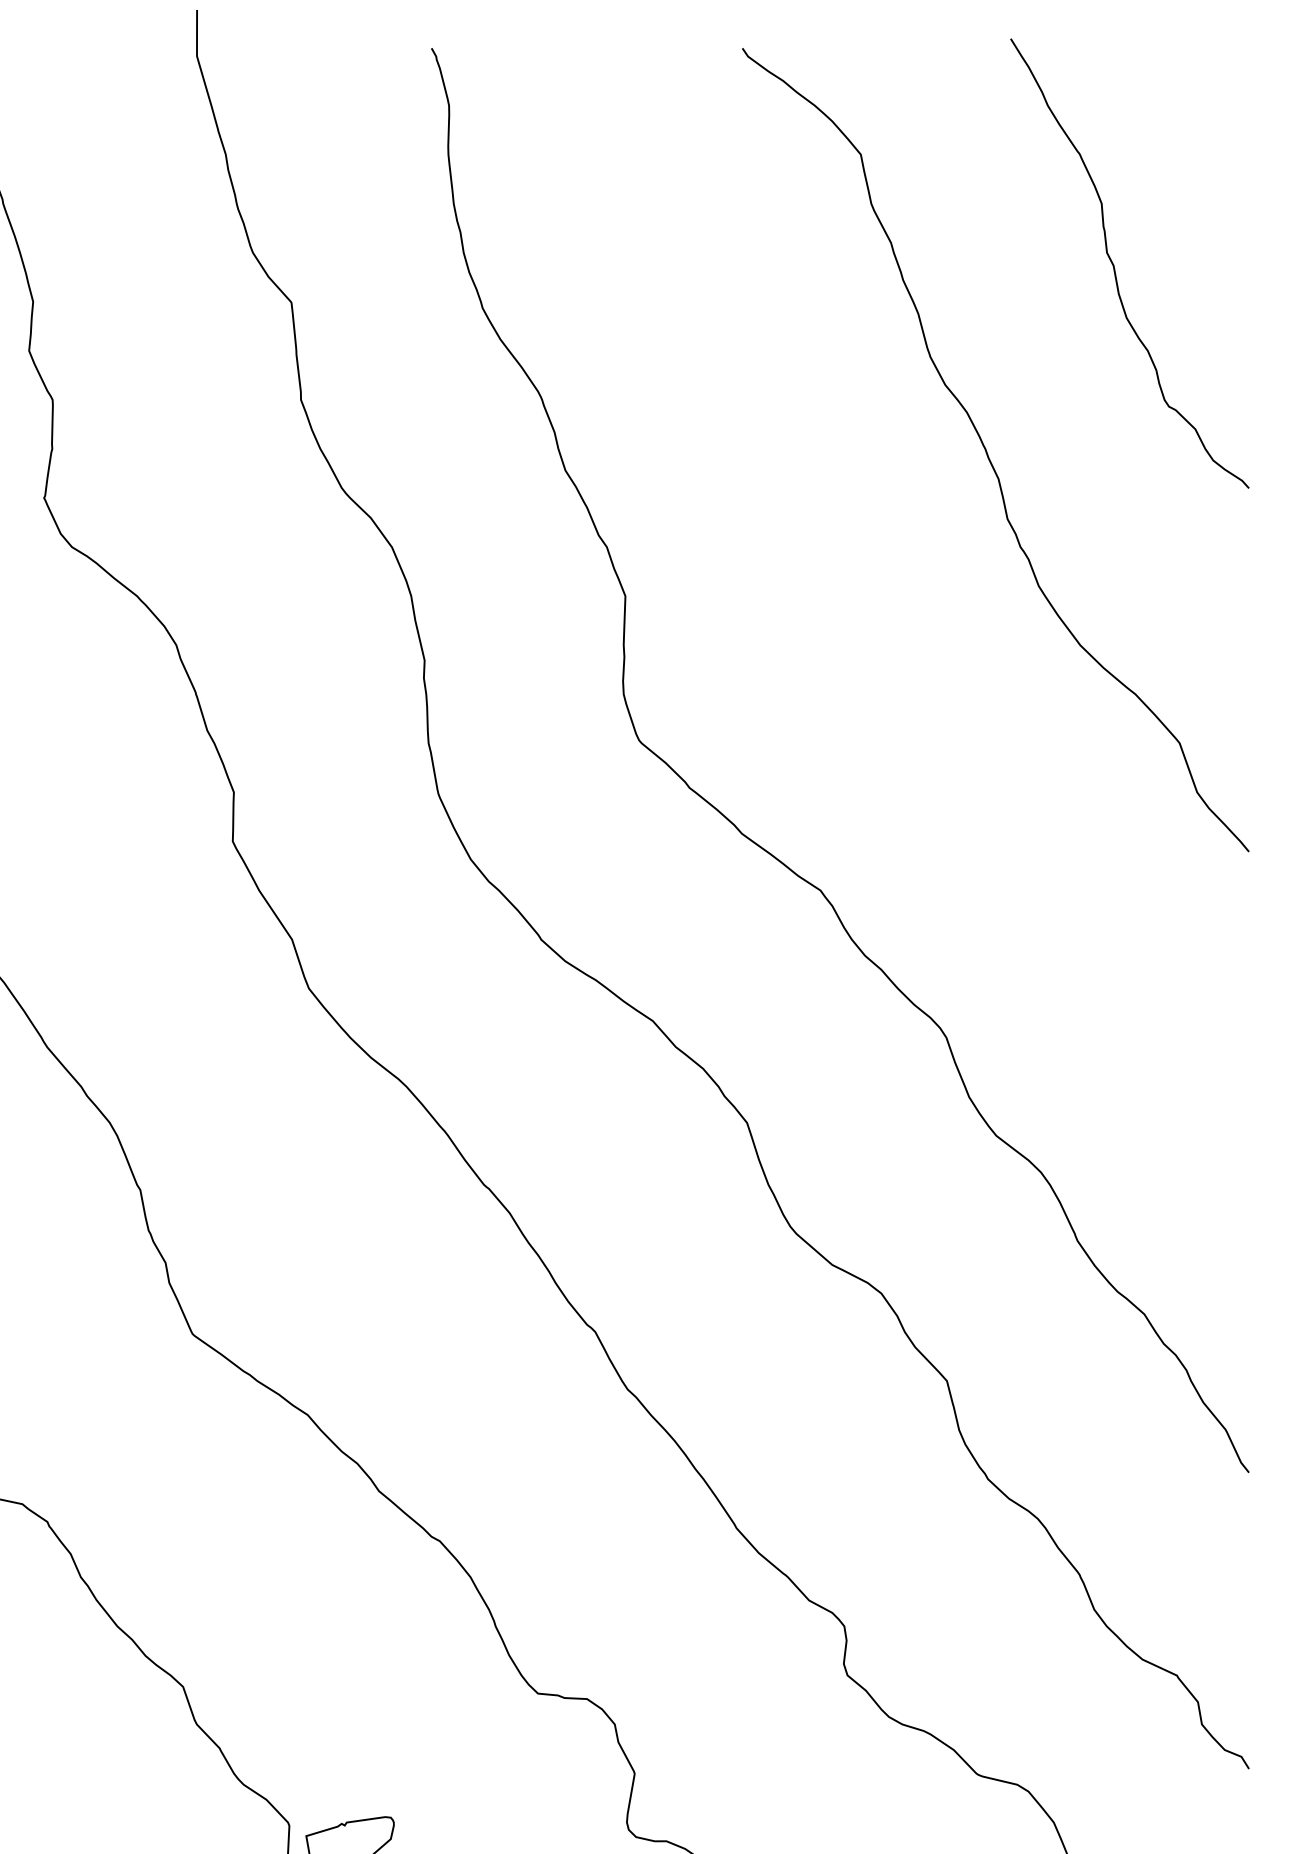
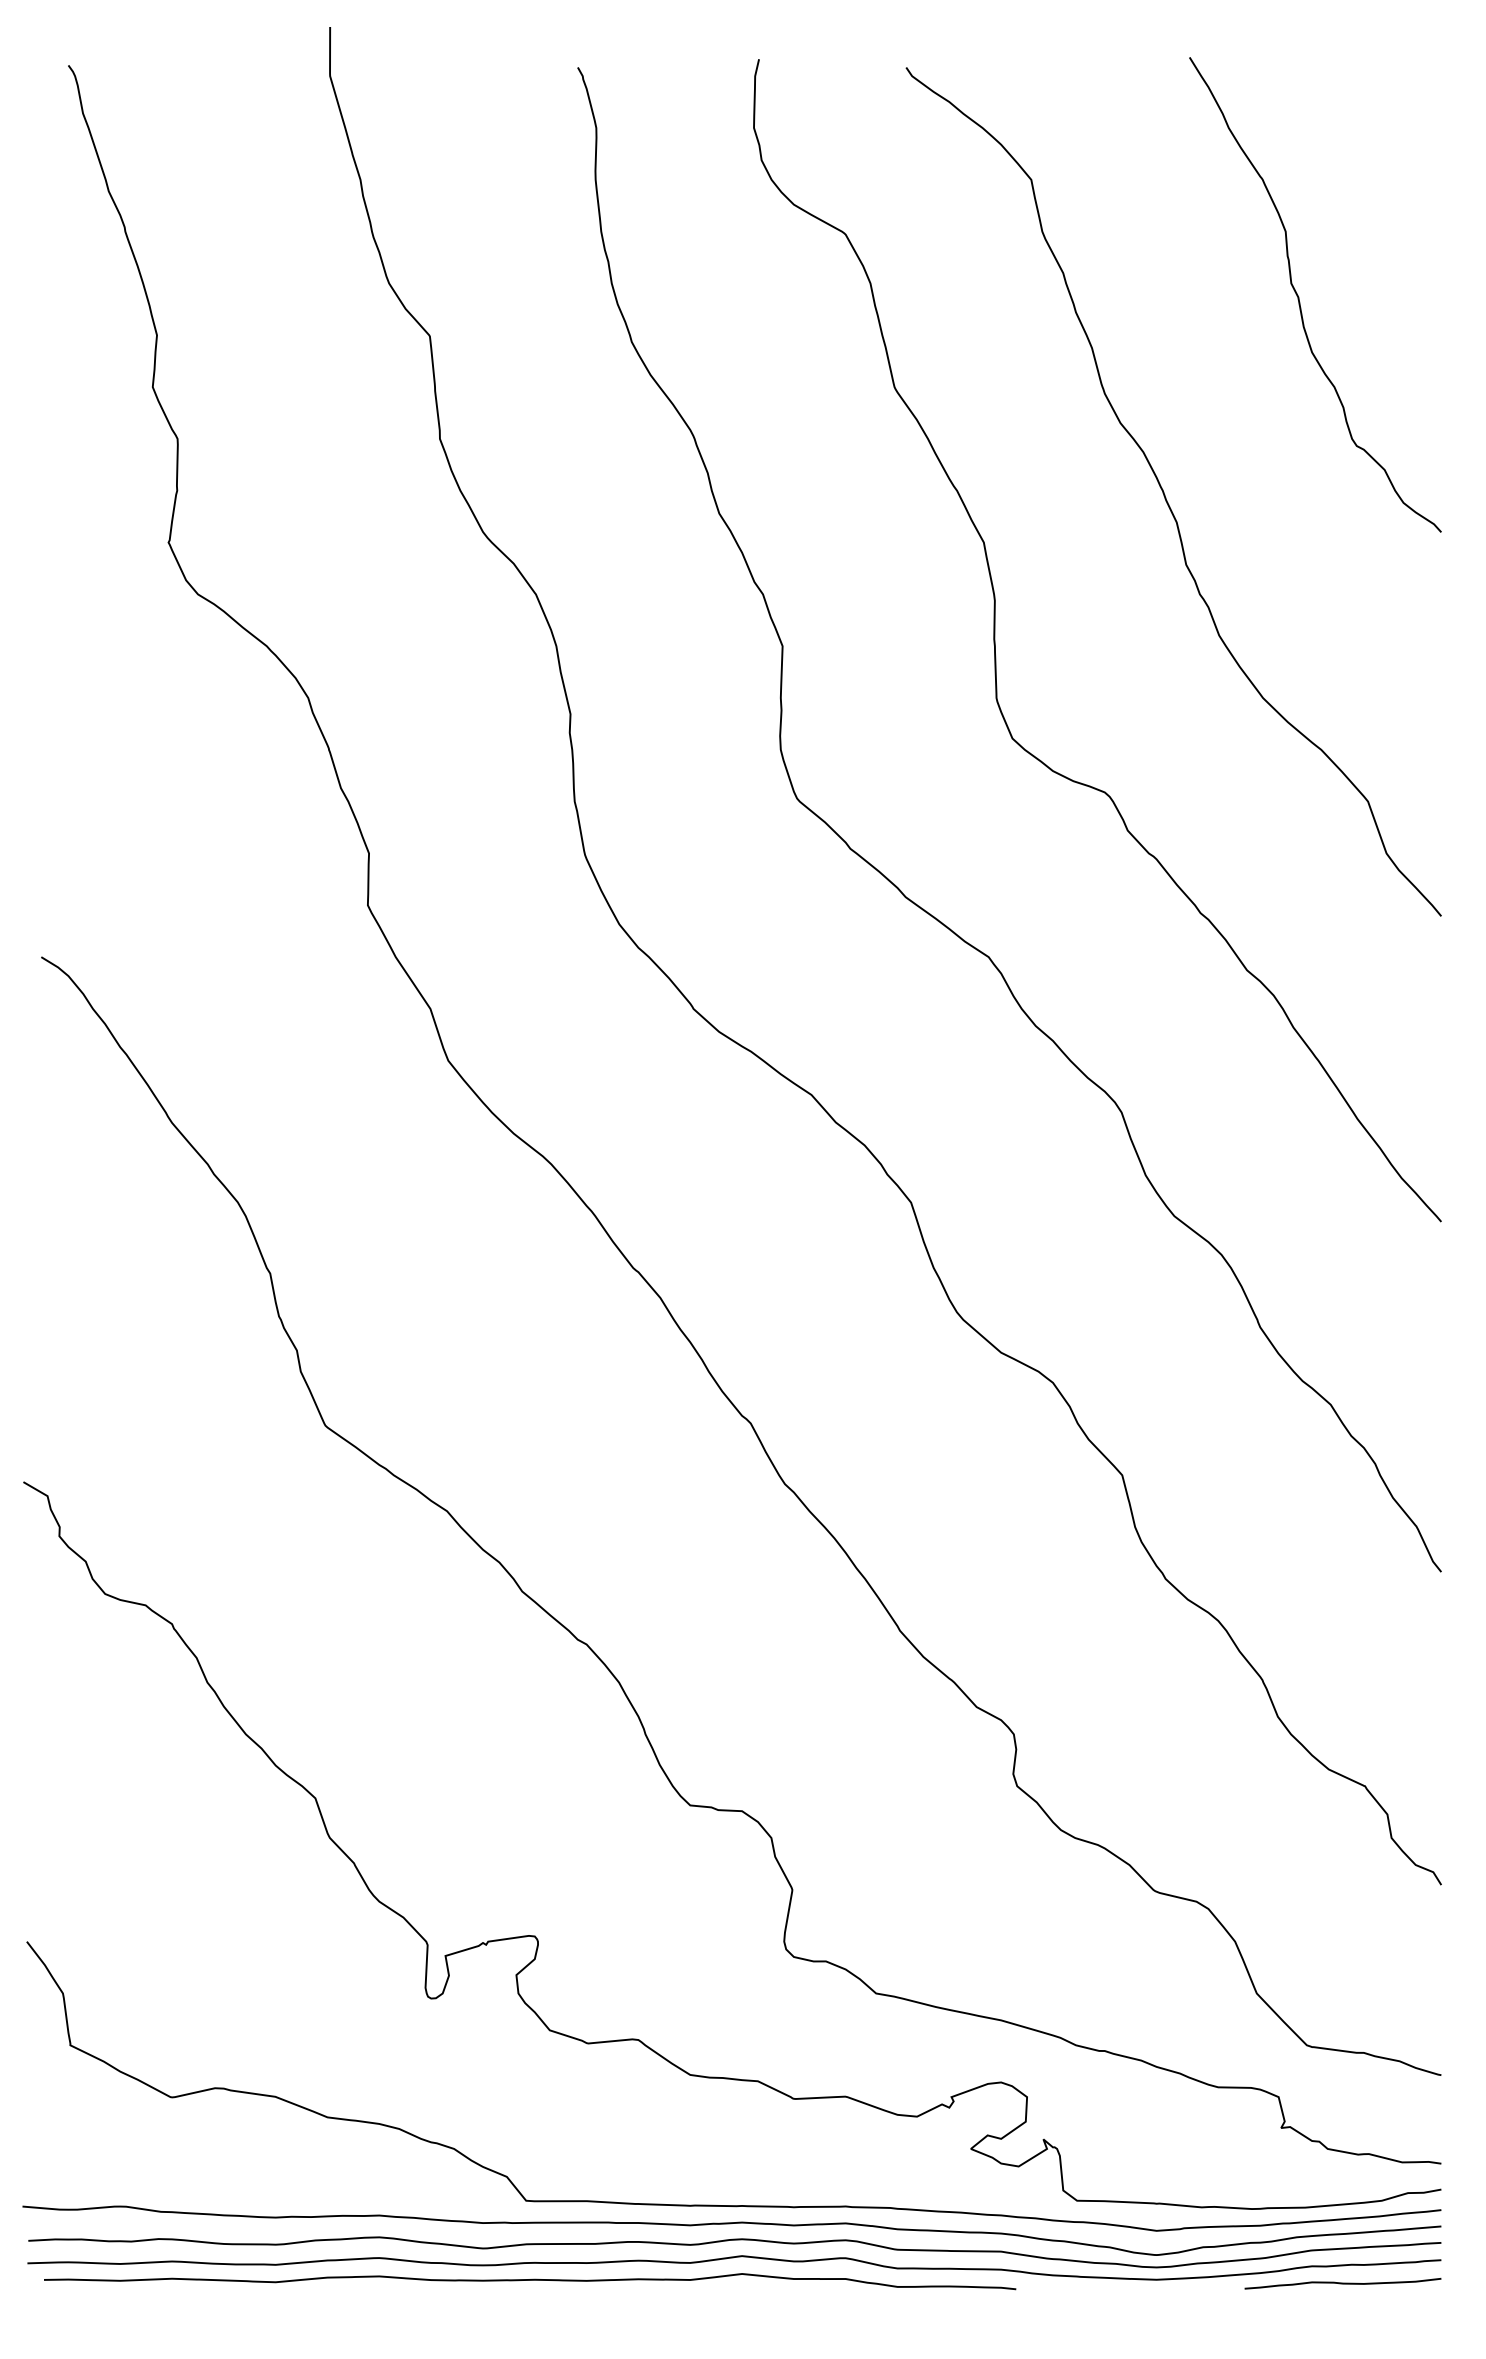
curve: (826, 590) -> (995, 640), added

